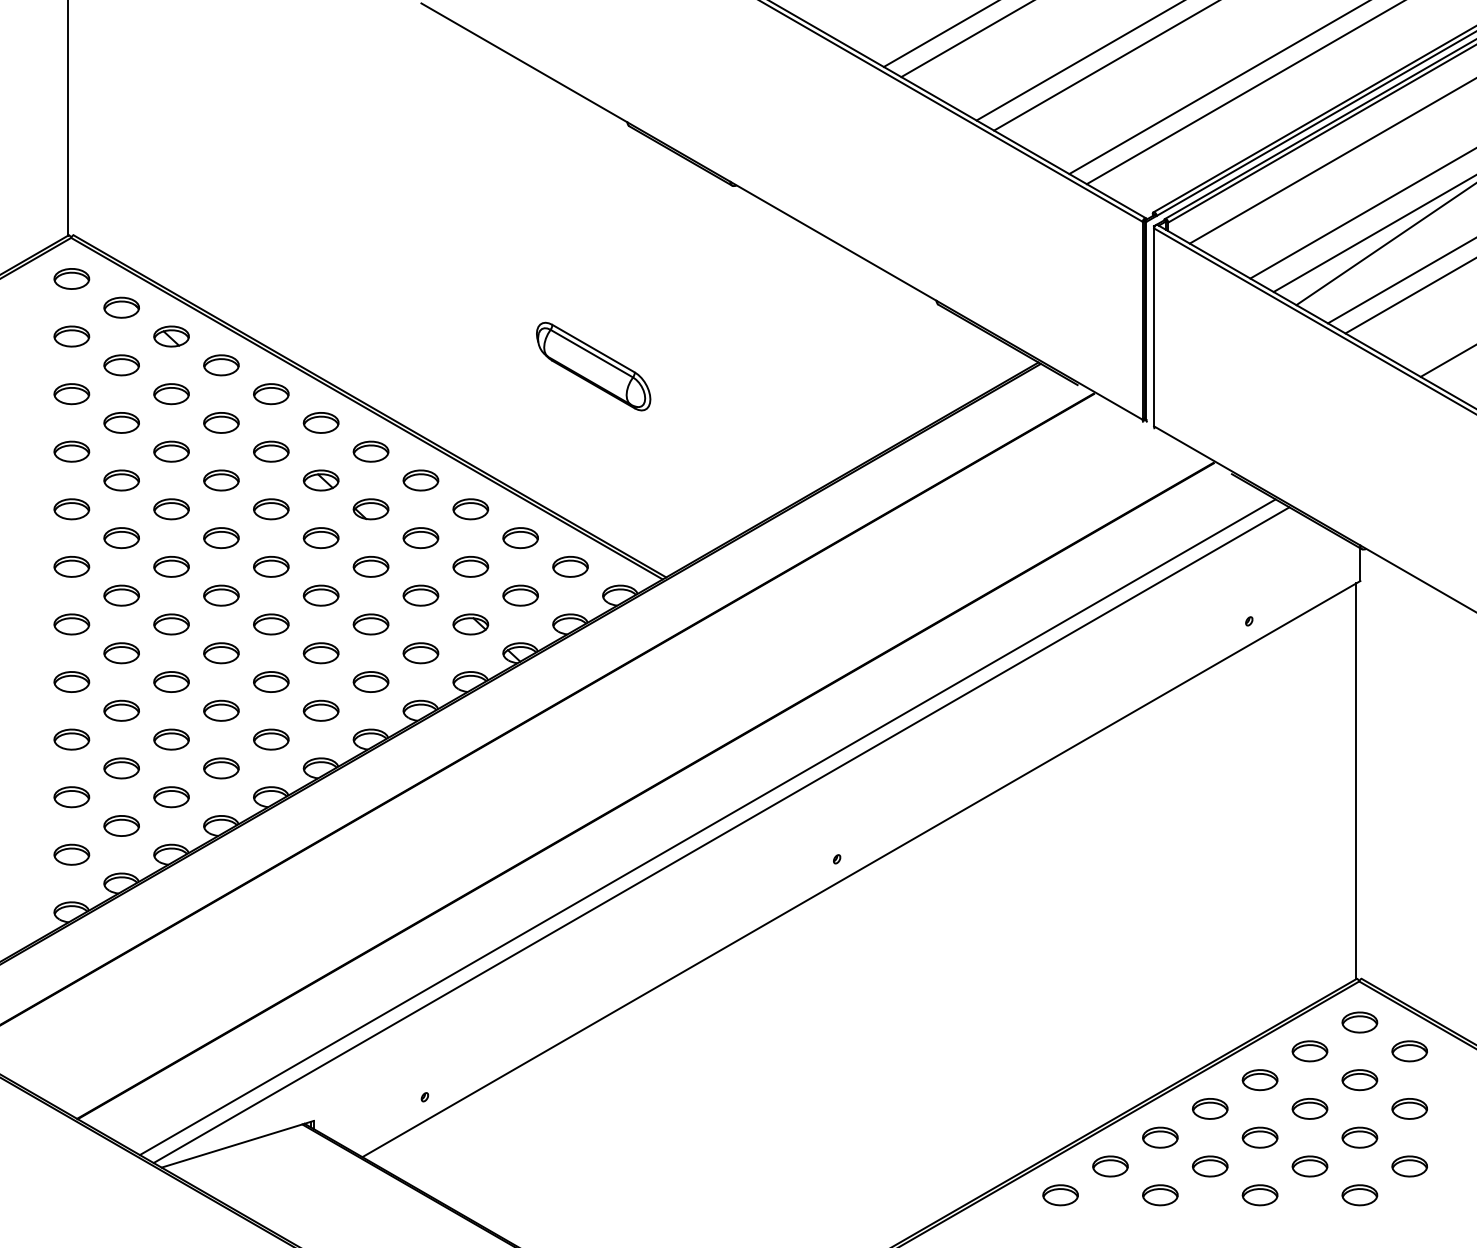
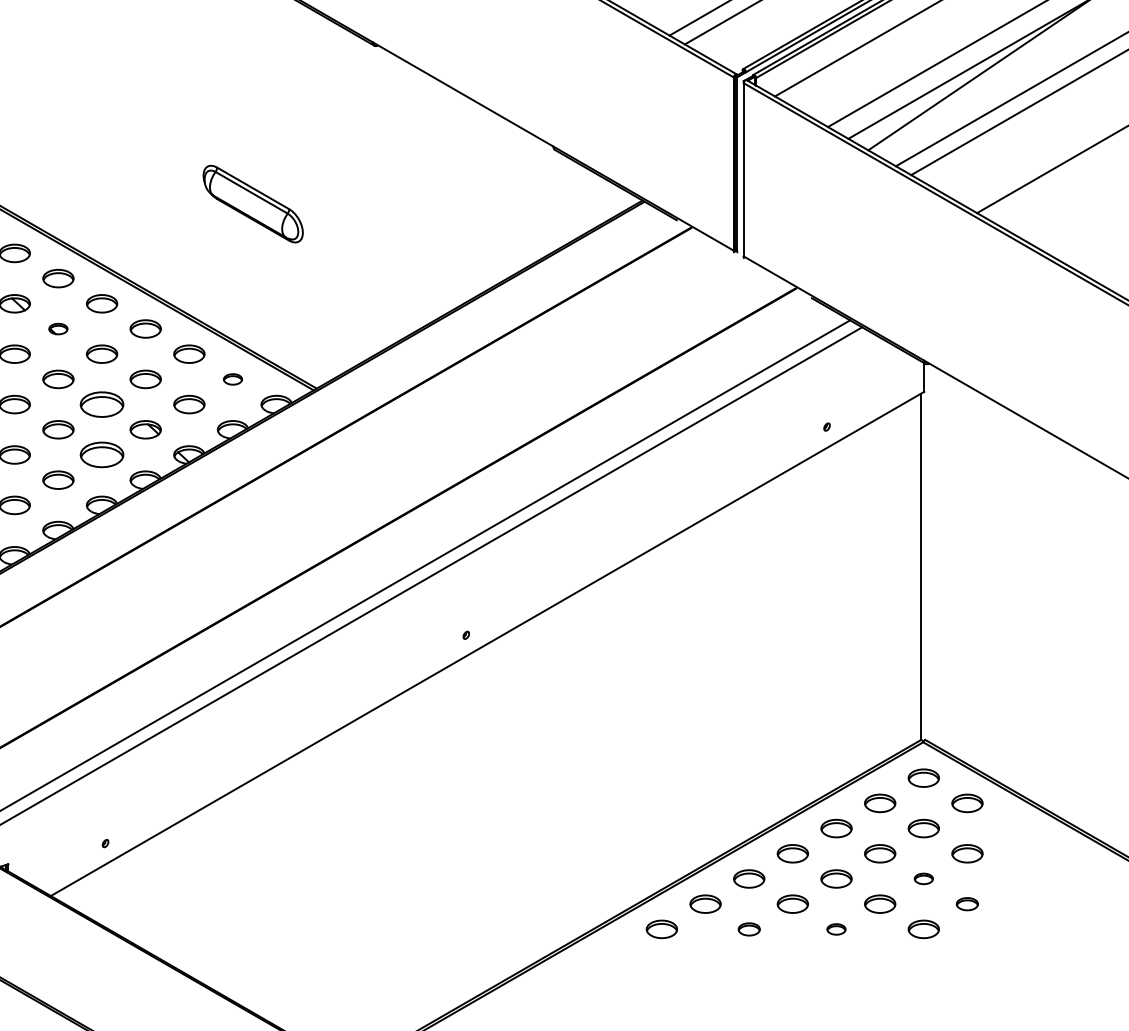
part: (370, 509) -> (57, 329), size x0.6
part: (570, 566) -> (232, 379), size x0.6
part: (420, 595) -> (101, 404), size x1.4
part: (420, 653) -> (101, 455), size x1.4
part: (1359, 1137) -> (923, 878), size x0.6
part: (1409, 1166) -> (967, 904), size x0.7
part: (1160, 1195) -> (749, 929), size x0.7
part: (1259, 1195) -> (835, 929), size x0.6

